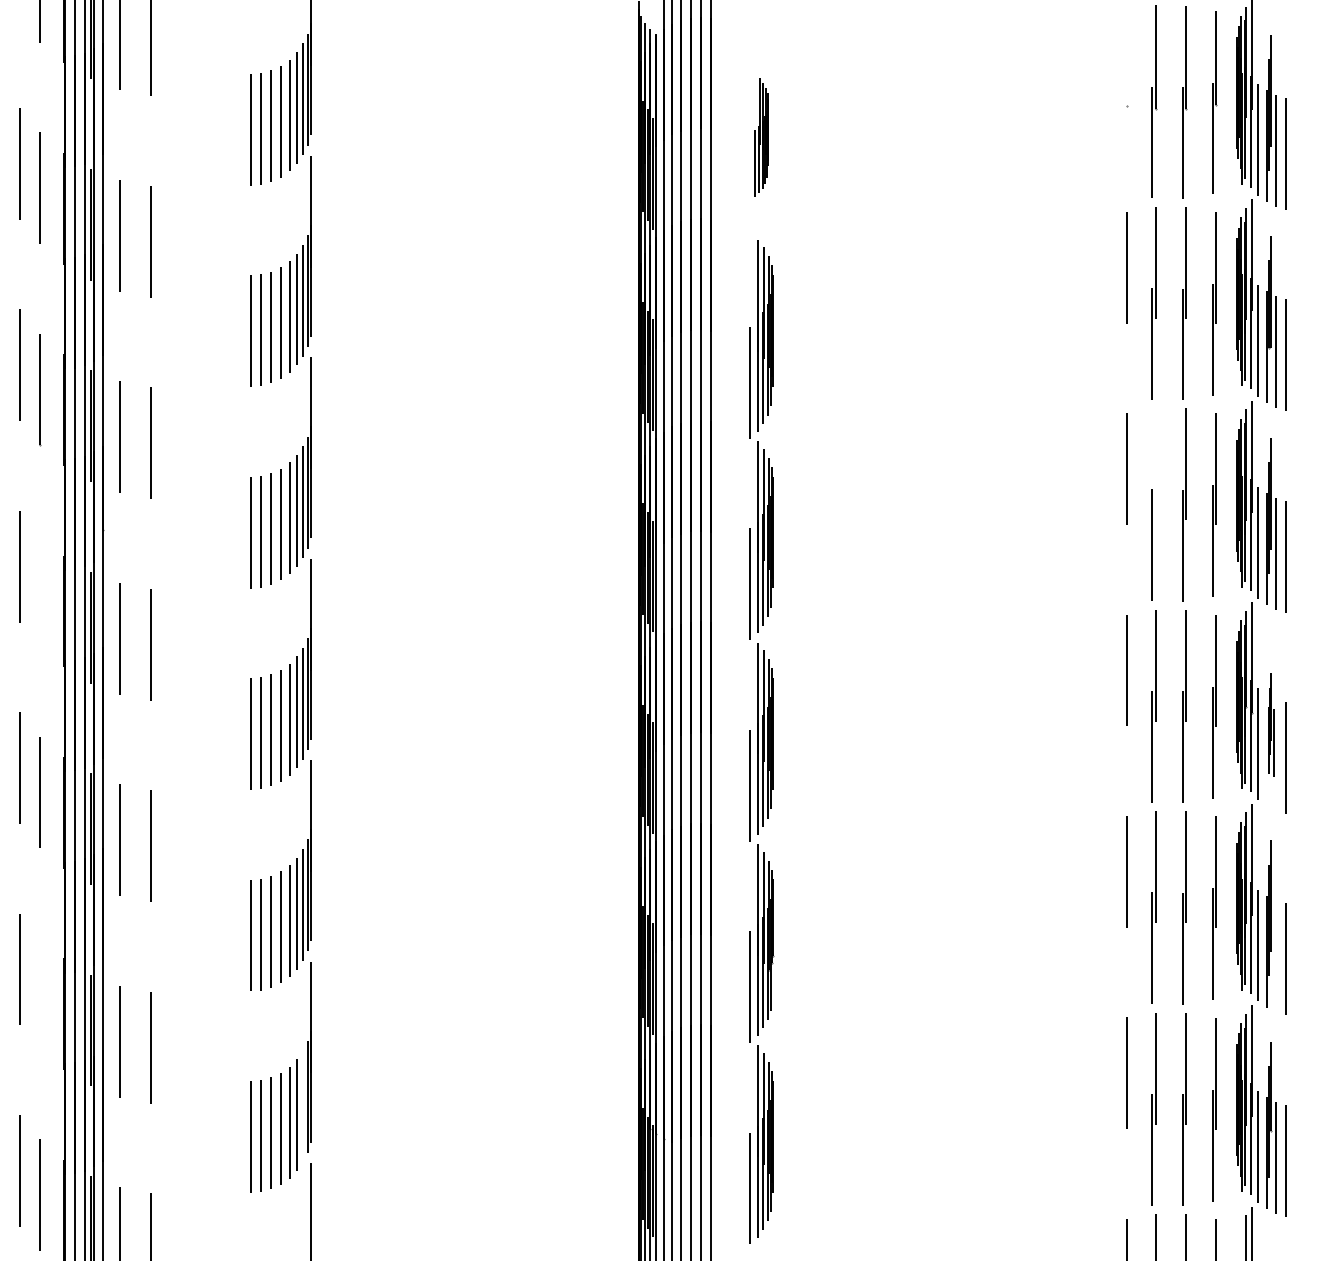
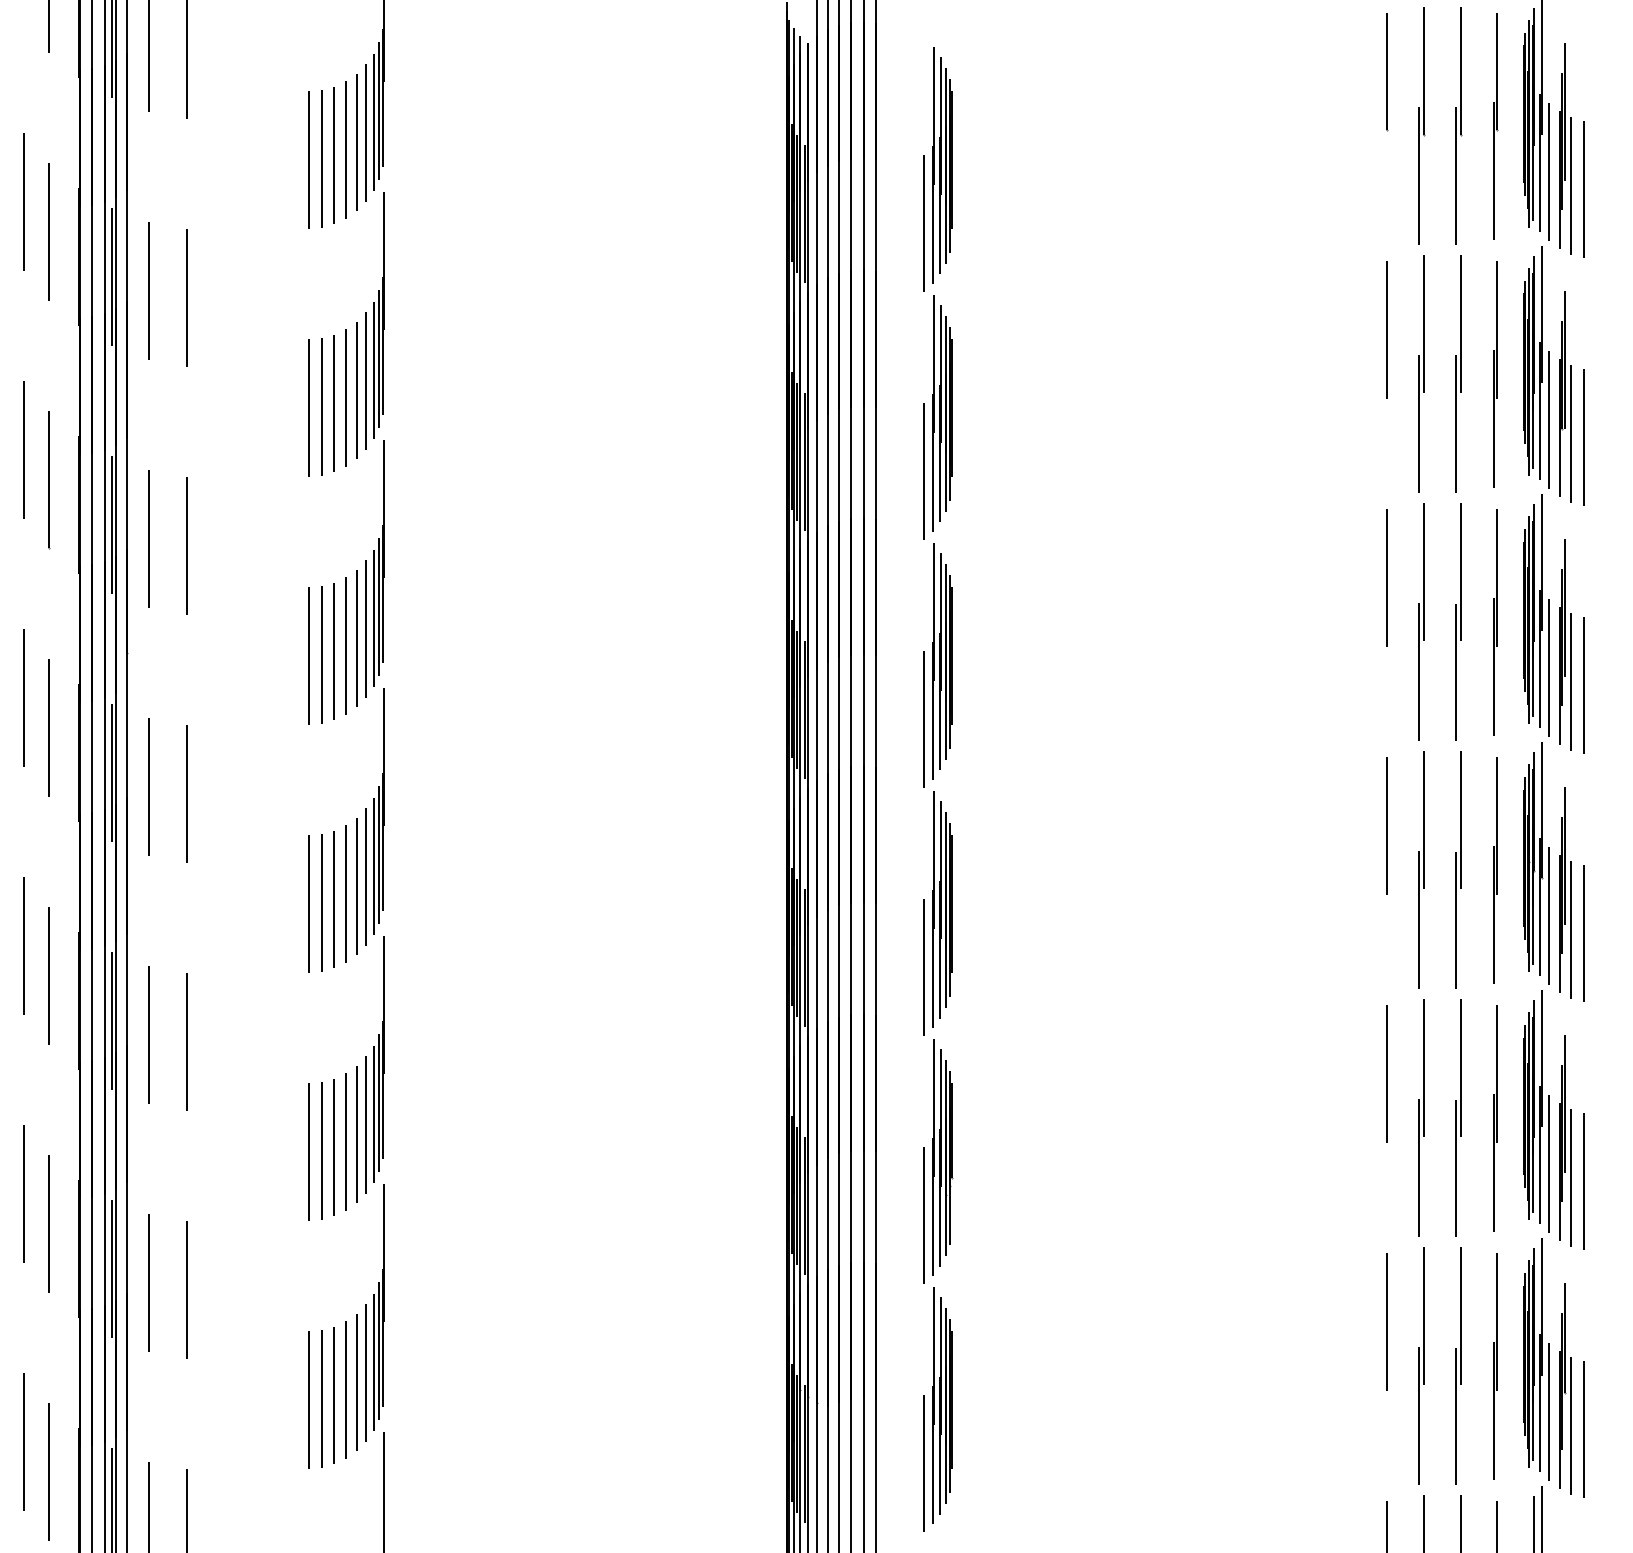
line: (1126, 57) -> (1387, 71), added
part: (761, 137) -> (937, 169), size x1.67
line: (1156, 464) -> (1424, 572), added
line: (39, 591) -> (48, 728), added
part: (1271, 724) -> (1565, 892), size x1.67
line: (1276, 956) -> (1571, 1177), added
line: (39, 993) -> (48, 1223), added
line: (303, 1106) -> (373, 1362), added

